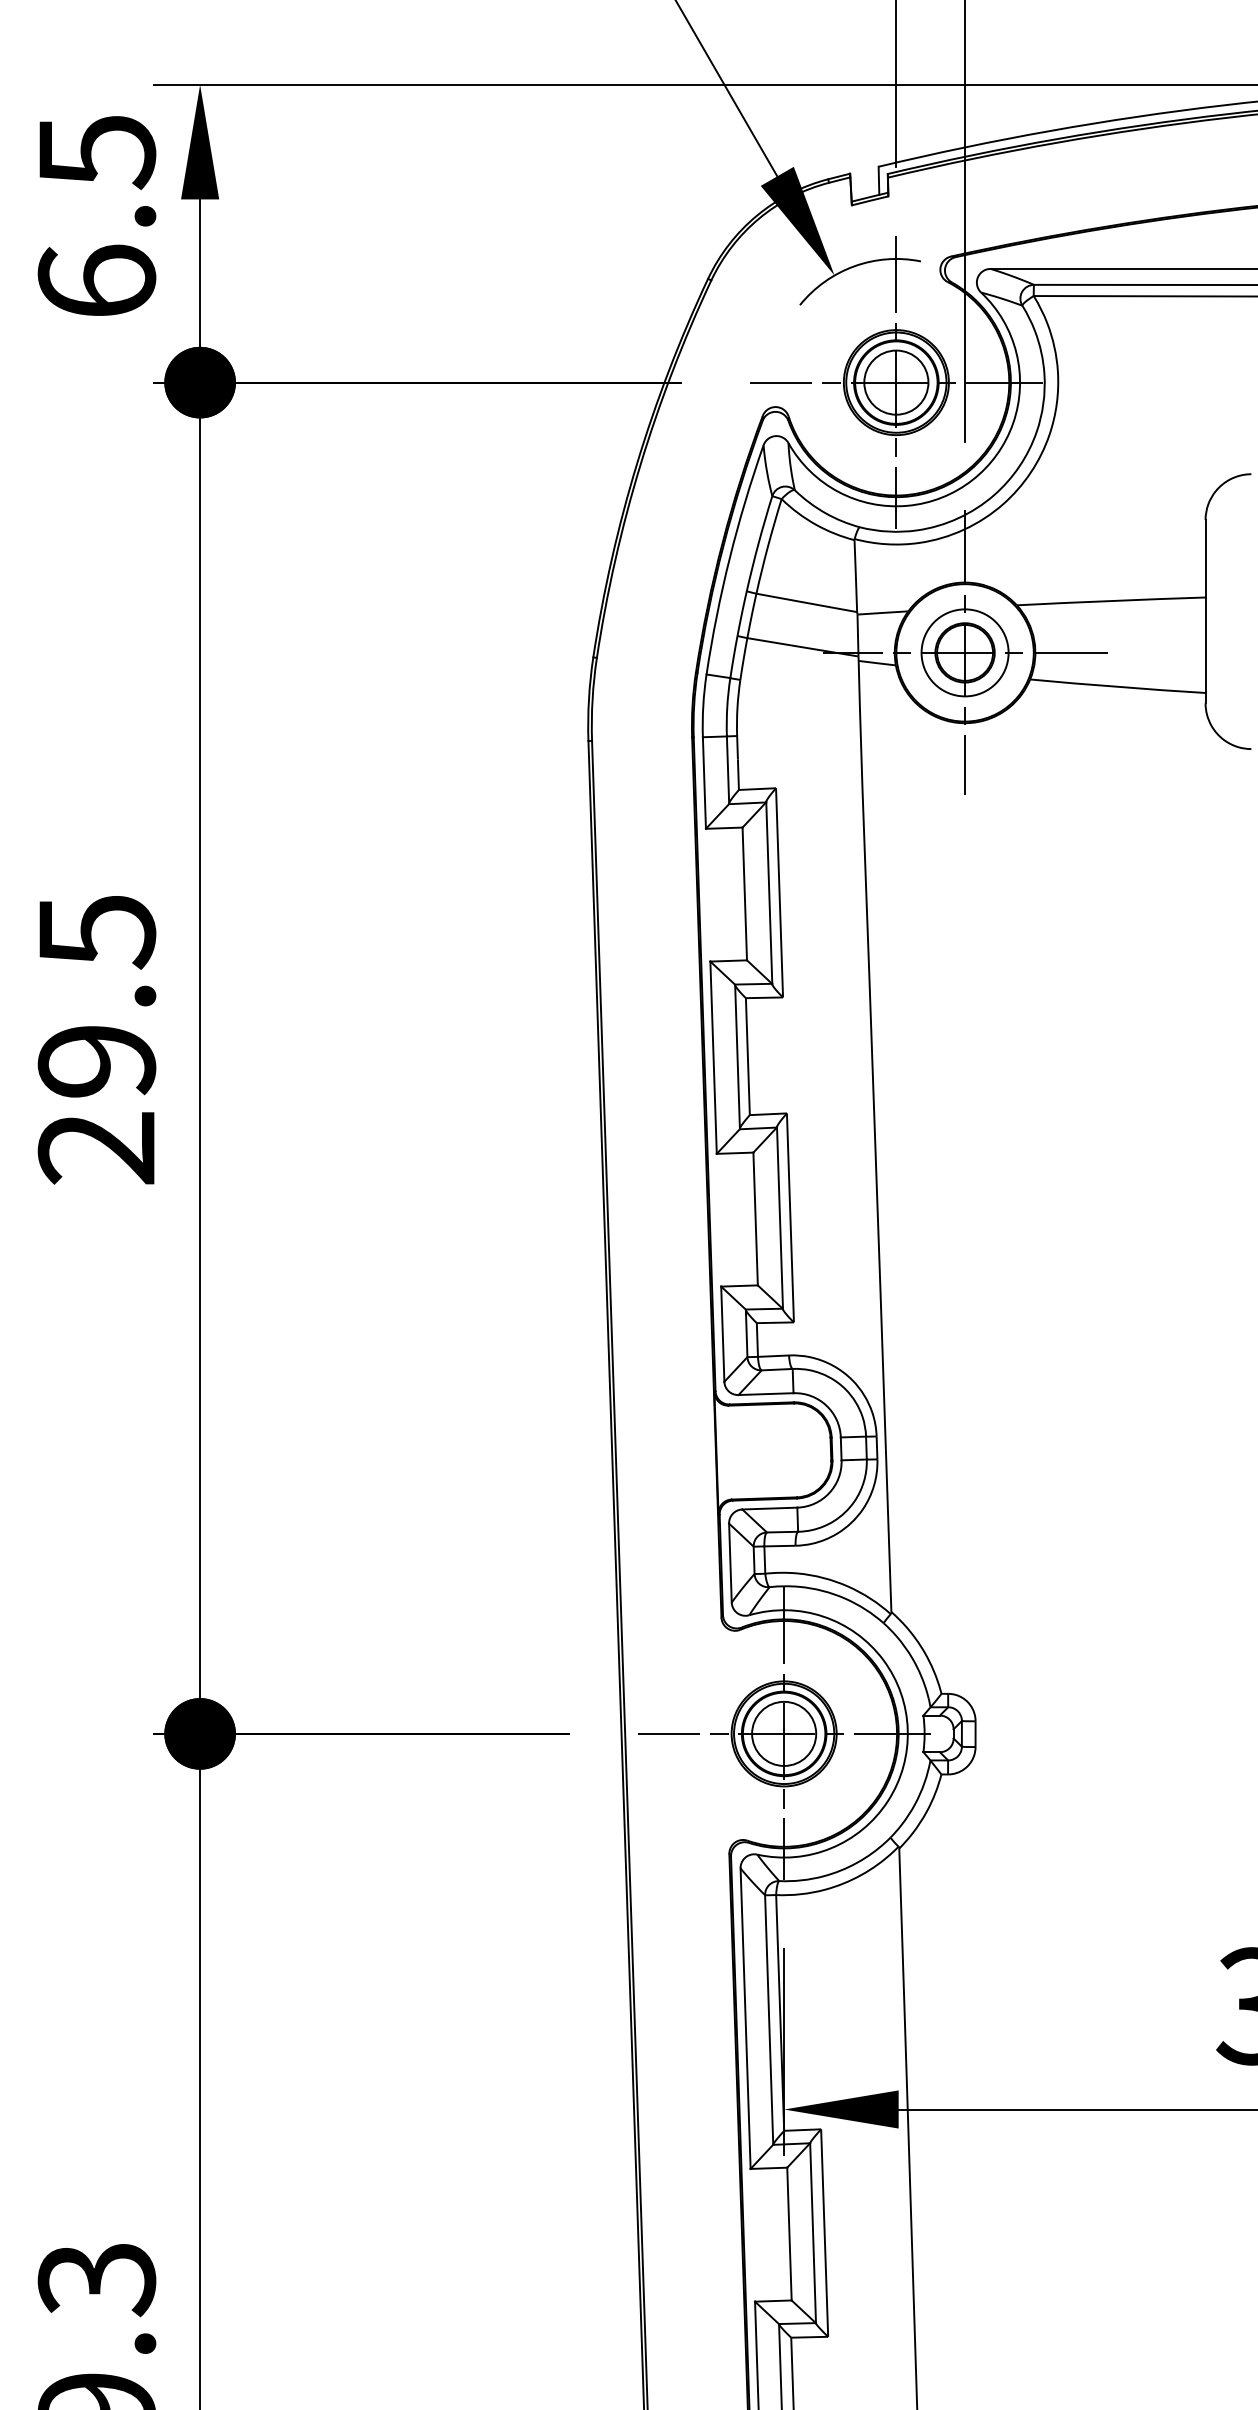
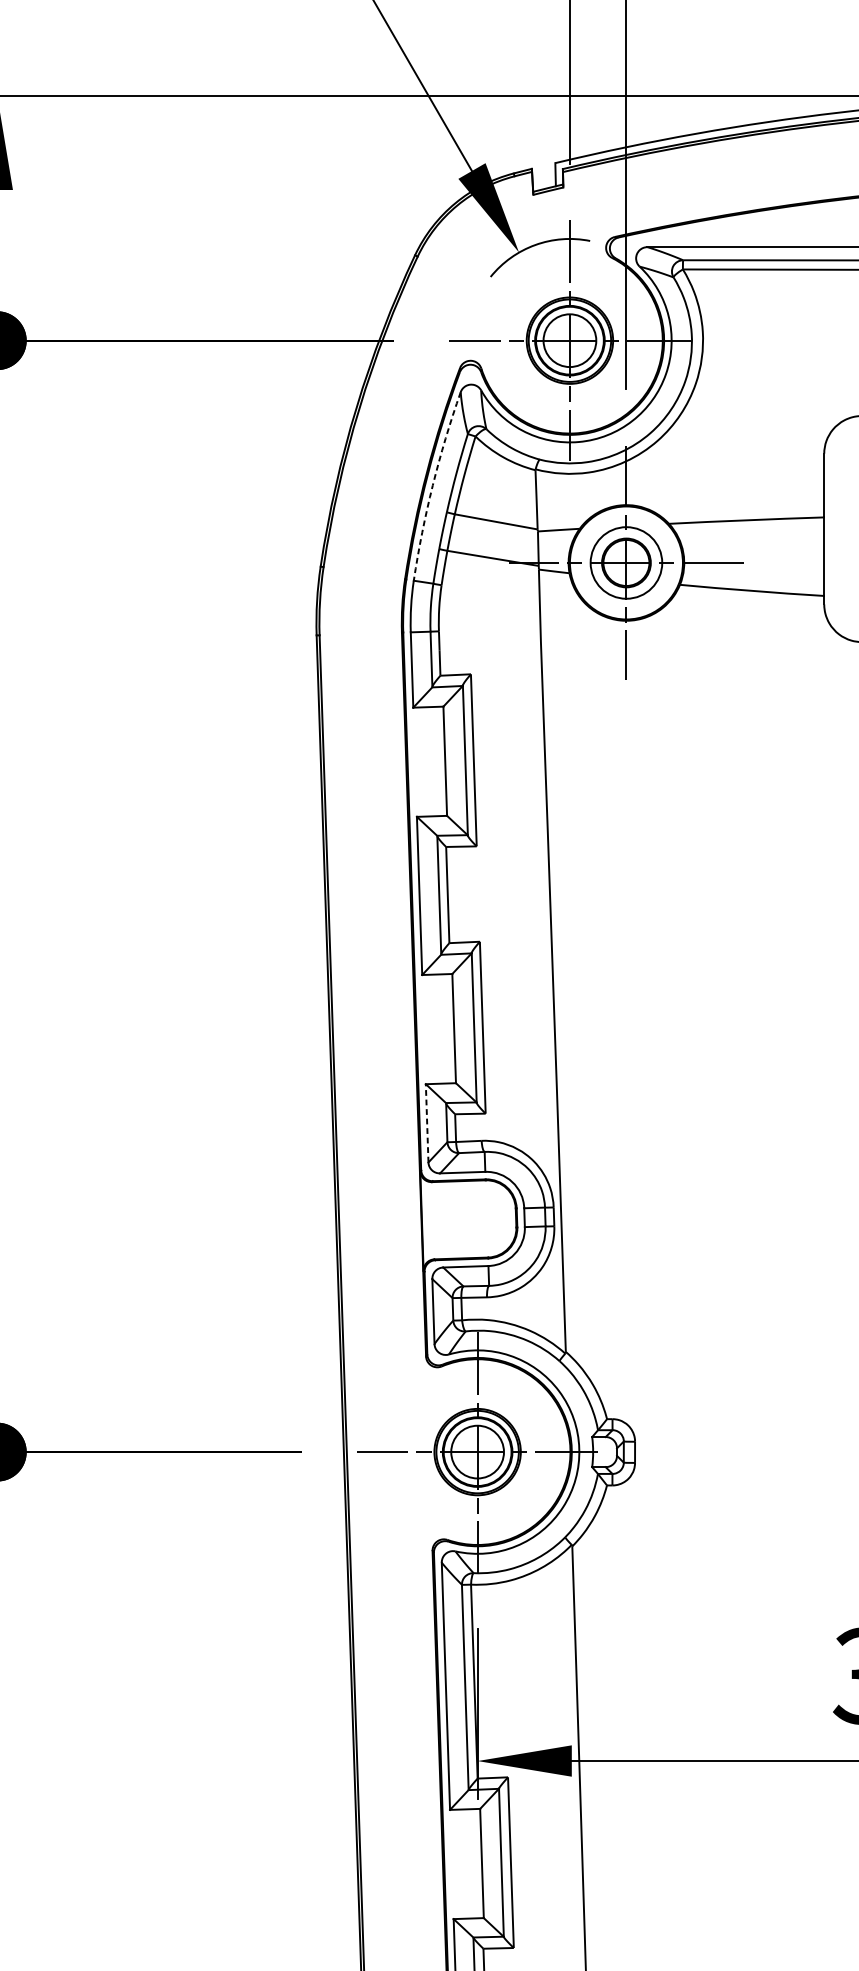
arc: (729, 558) -> (432, 485), solid -> dashed
line: (722, 1334) -> (426, 1123), solid -> dashed

